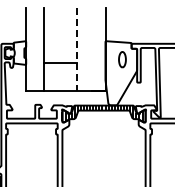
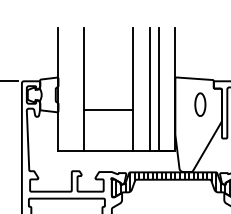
line: (88, 48) -> (150, 88), added
line: (94, 48) -> (159, 88), added
line: (76, 49) -> (132, 89), dashed -> solid

